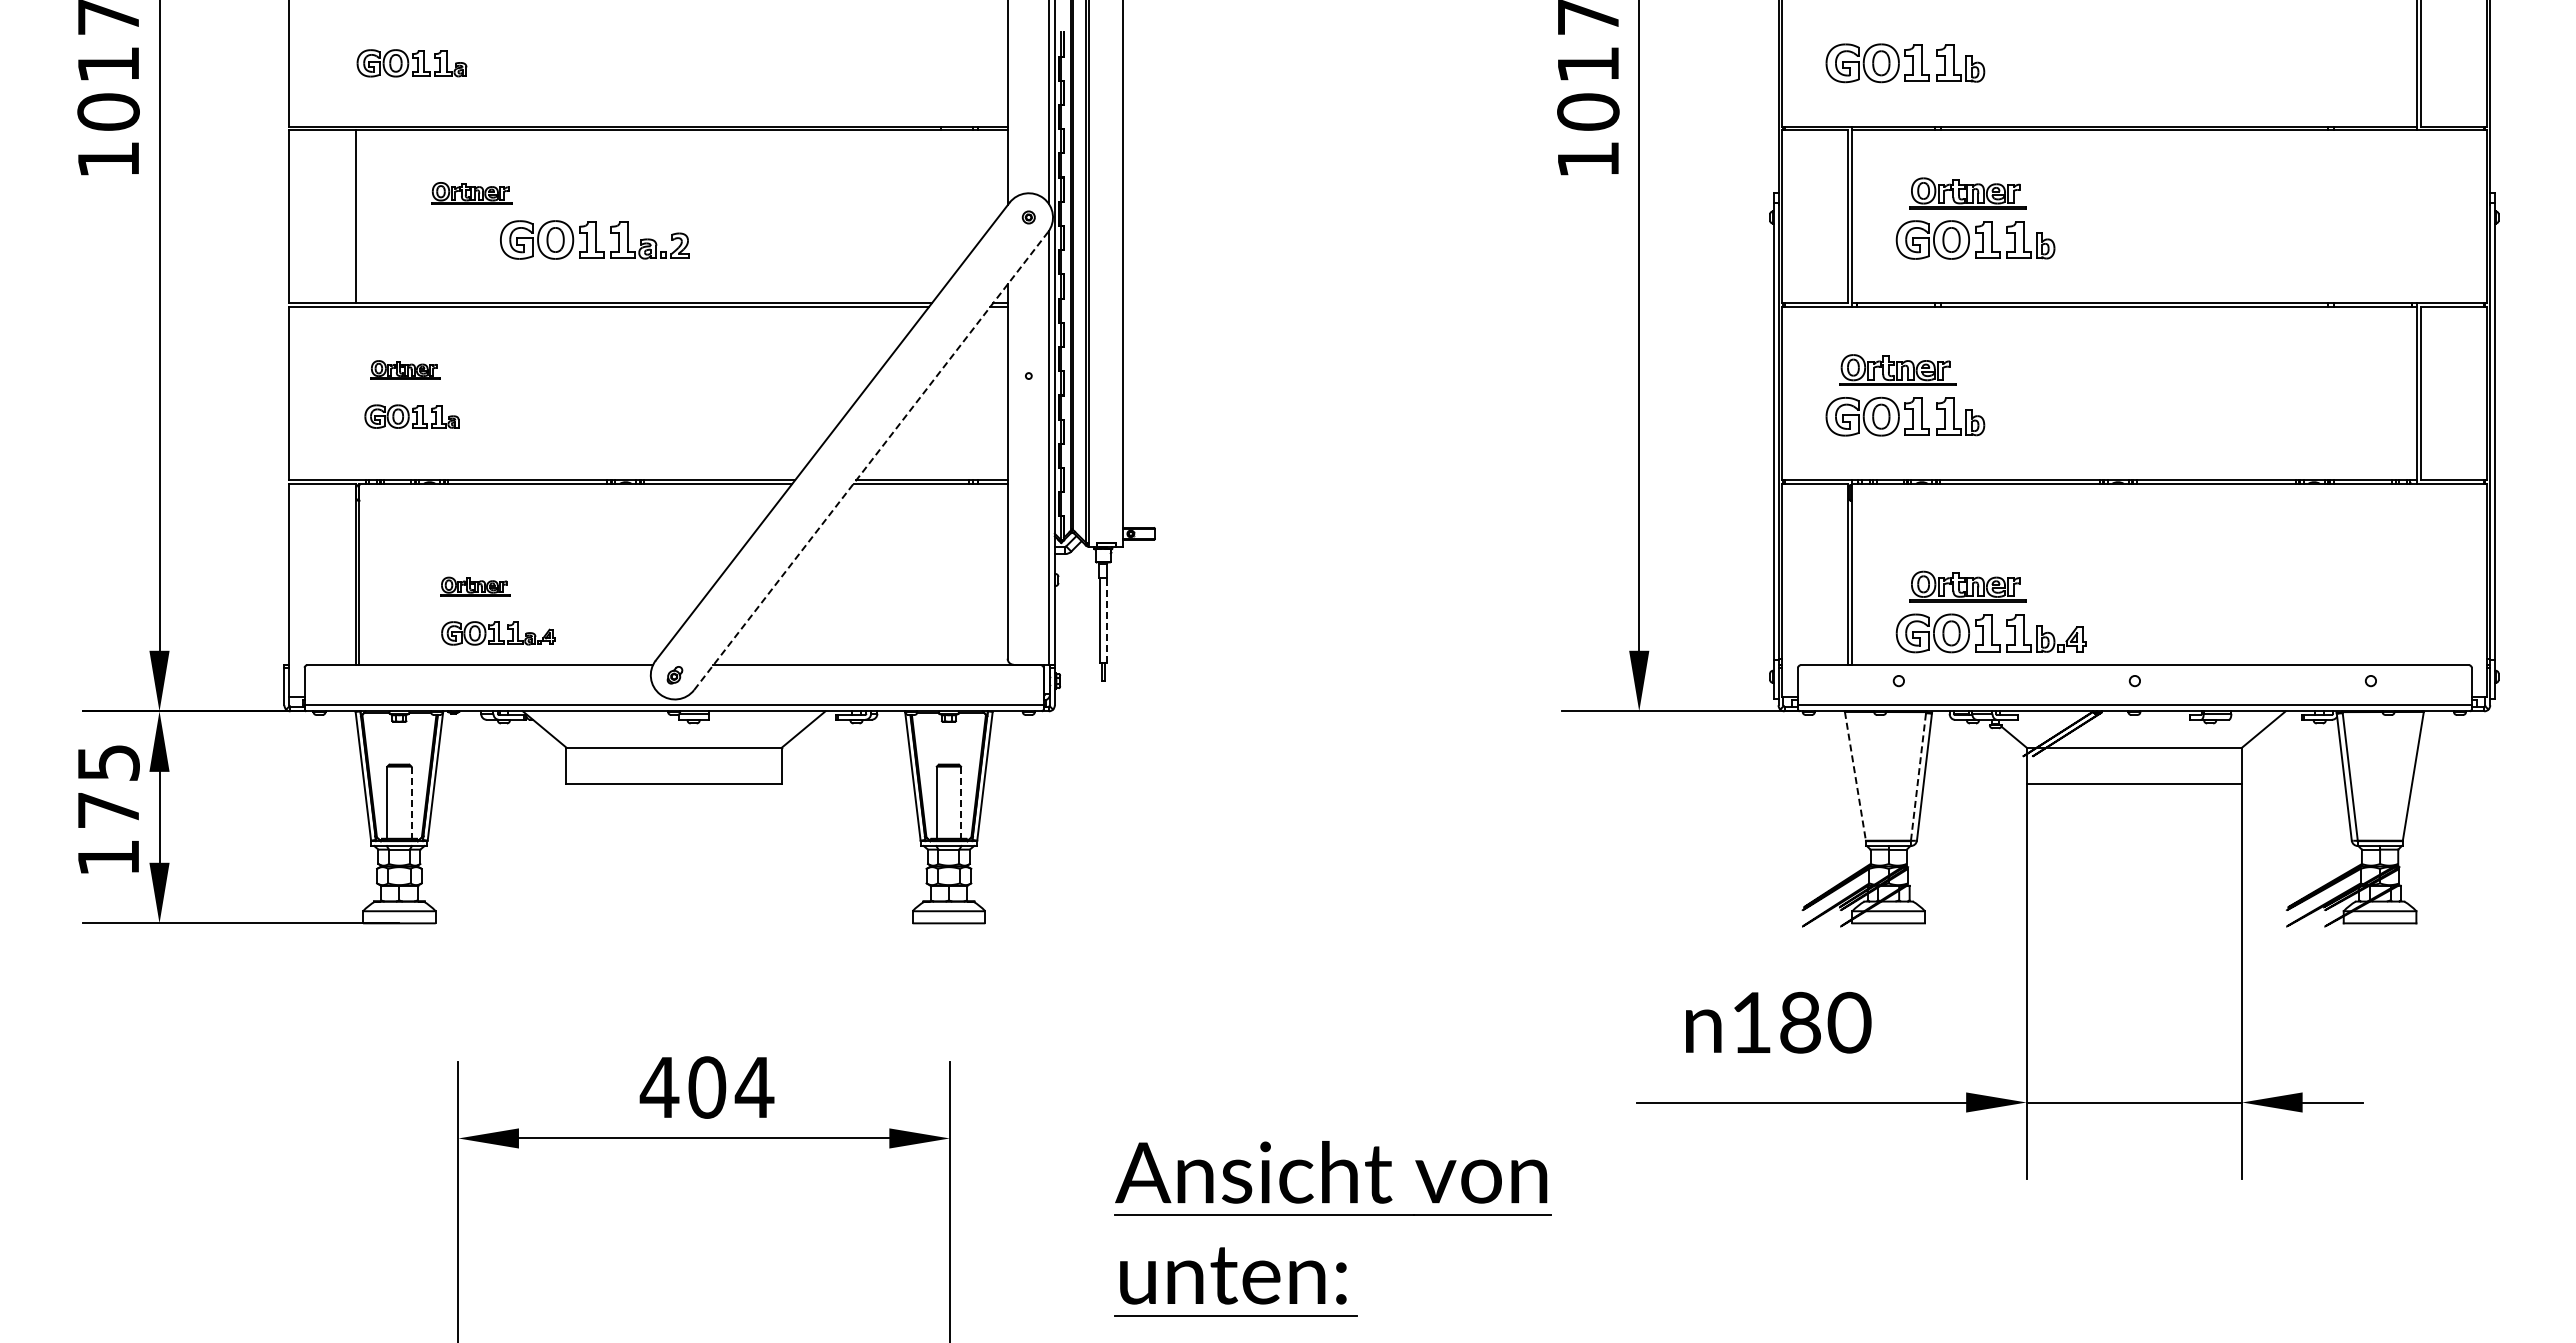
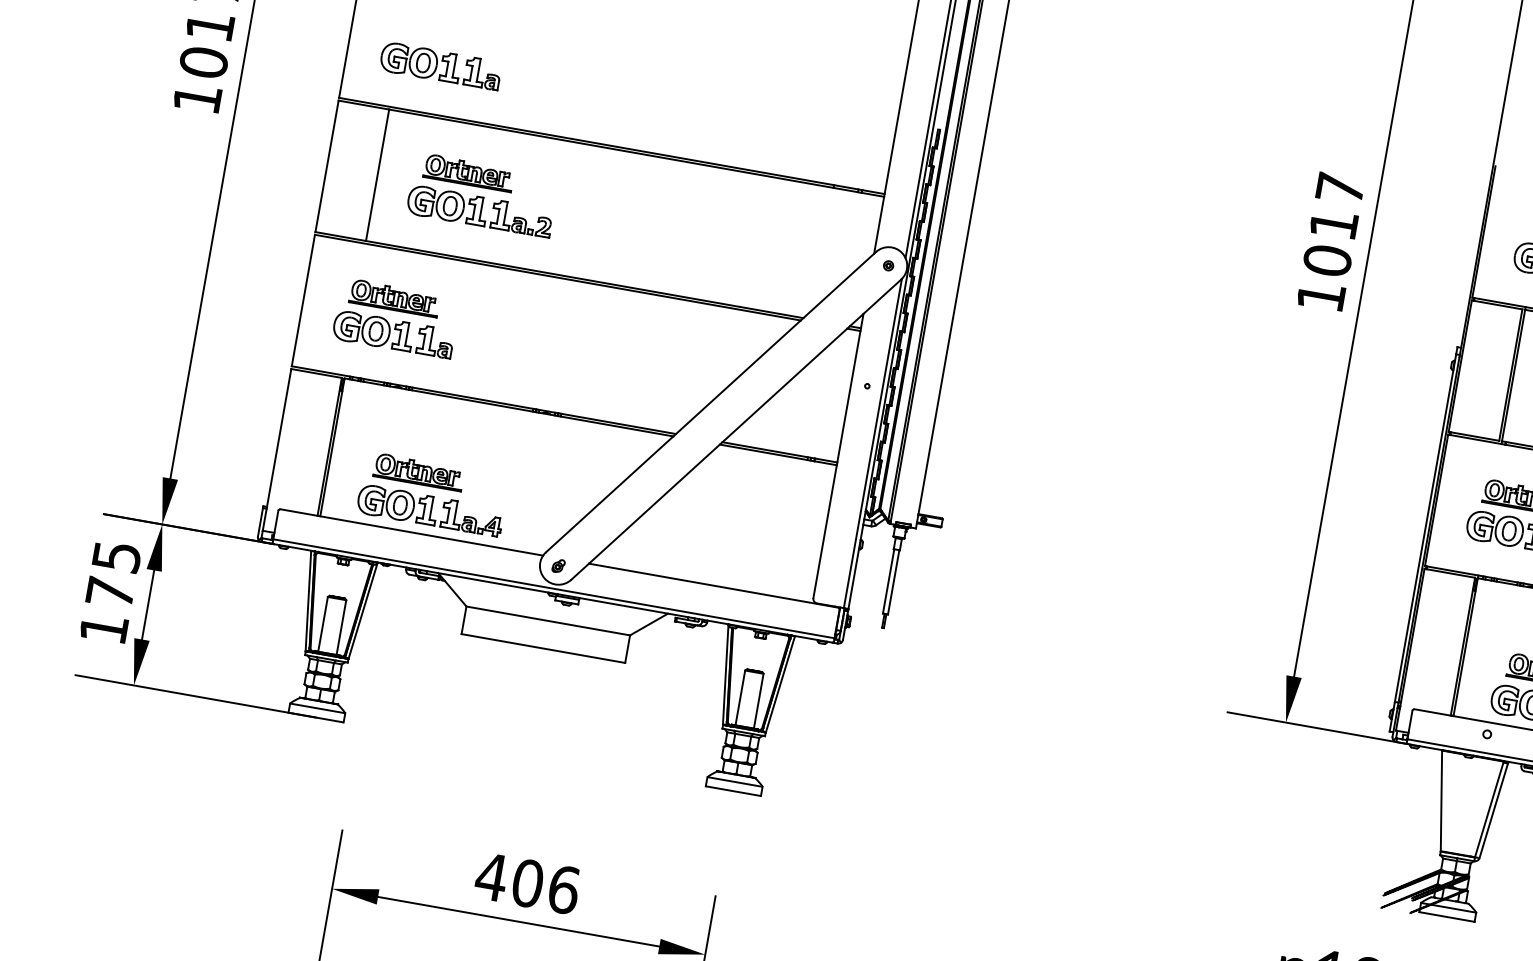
part: (411, 63) -> (440, 66), size x1.43
part: (471, 193) -> (468, 172), size x1.43
part: (594, 239) -> (479, 211), moved
part: (405, 369) -> (394, 297), size x1.67
part: (411, 416) -> (393, 334), size x1.67
line: (871, 460) -> (736, 429), dashed -> solid
part: (475, 586) -> (418, 471), size x1.67
line: (1106, 620) -> (893, 582), dashed -> solid
part: (498, 633) -> (430, 510), size x1.67
line: (1855, 776) -> (1441, 801), dashed -> solid
line: (1918, 776) -> (1489, 809), dashed -> solid
line: (411, 803) -> (341, 628), dashed -> solid
line: (961, 803) -> (758, 701), dashed -> solid
text: (754, 1087) -> (563, 889), 404 -> 406

